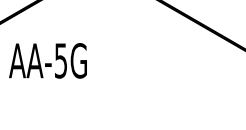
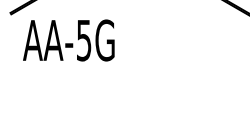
text: (47, 60) -> (68, 40), moved

